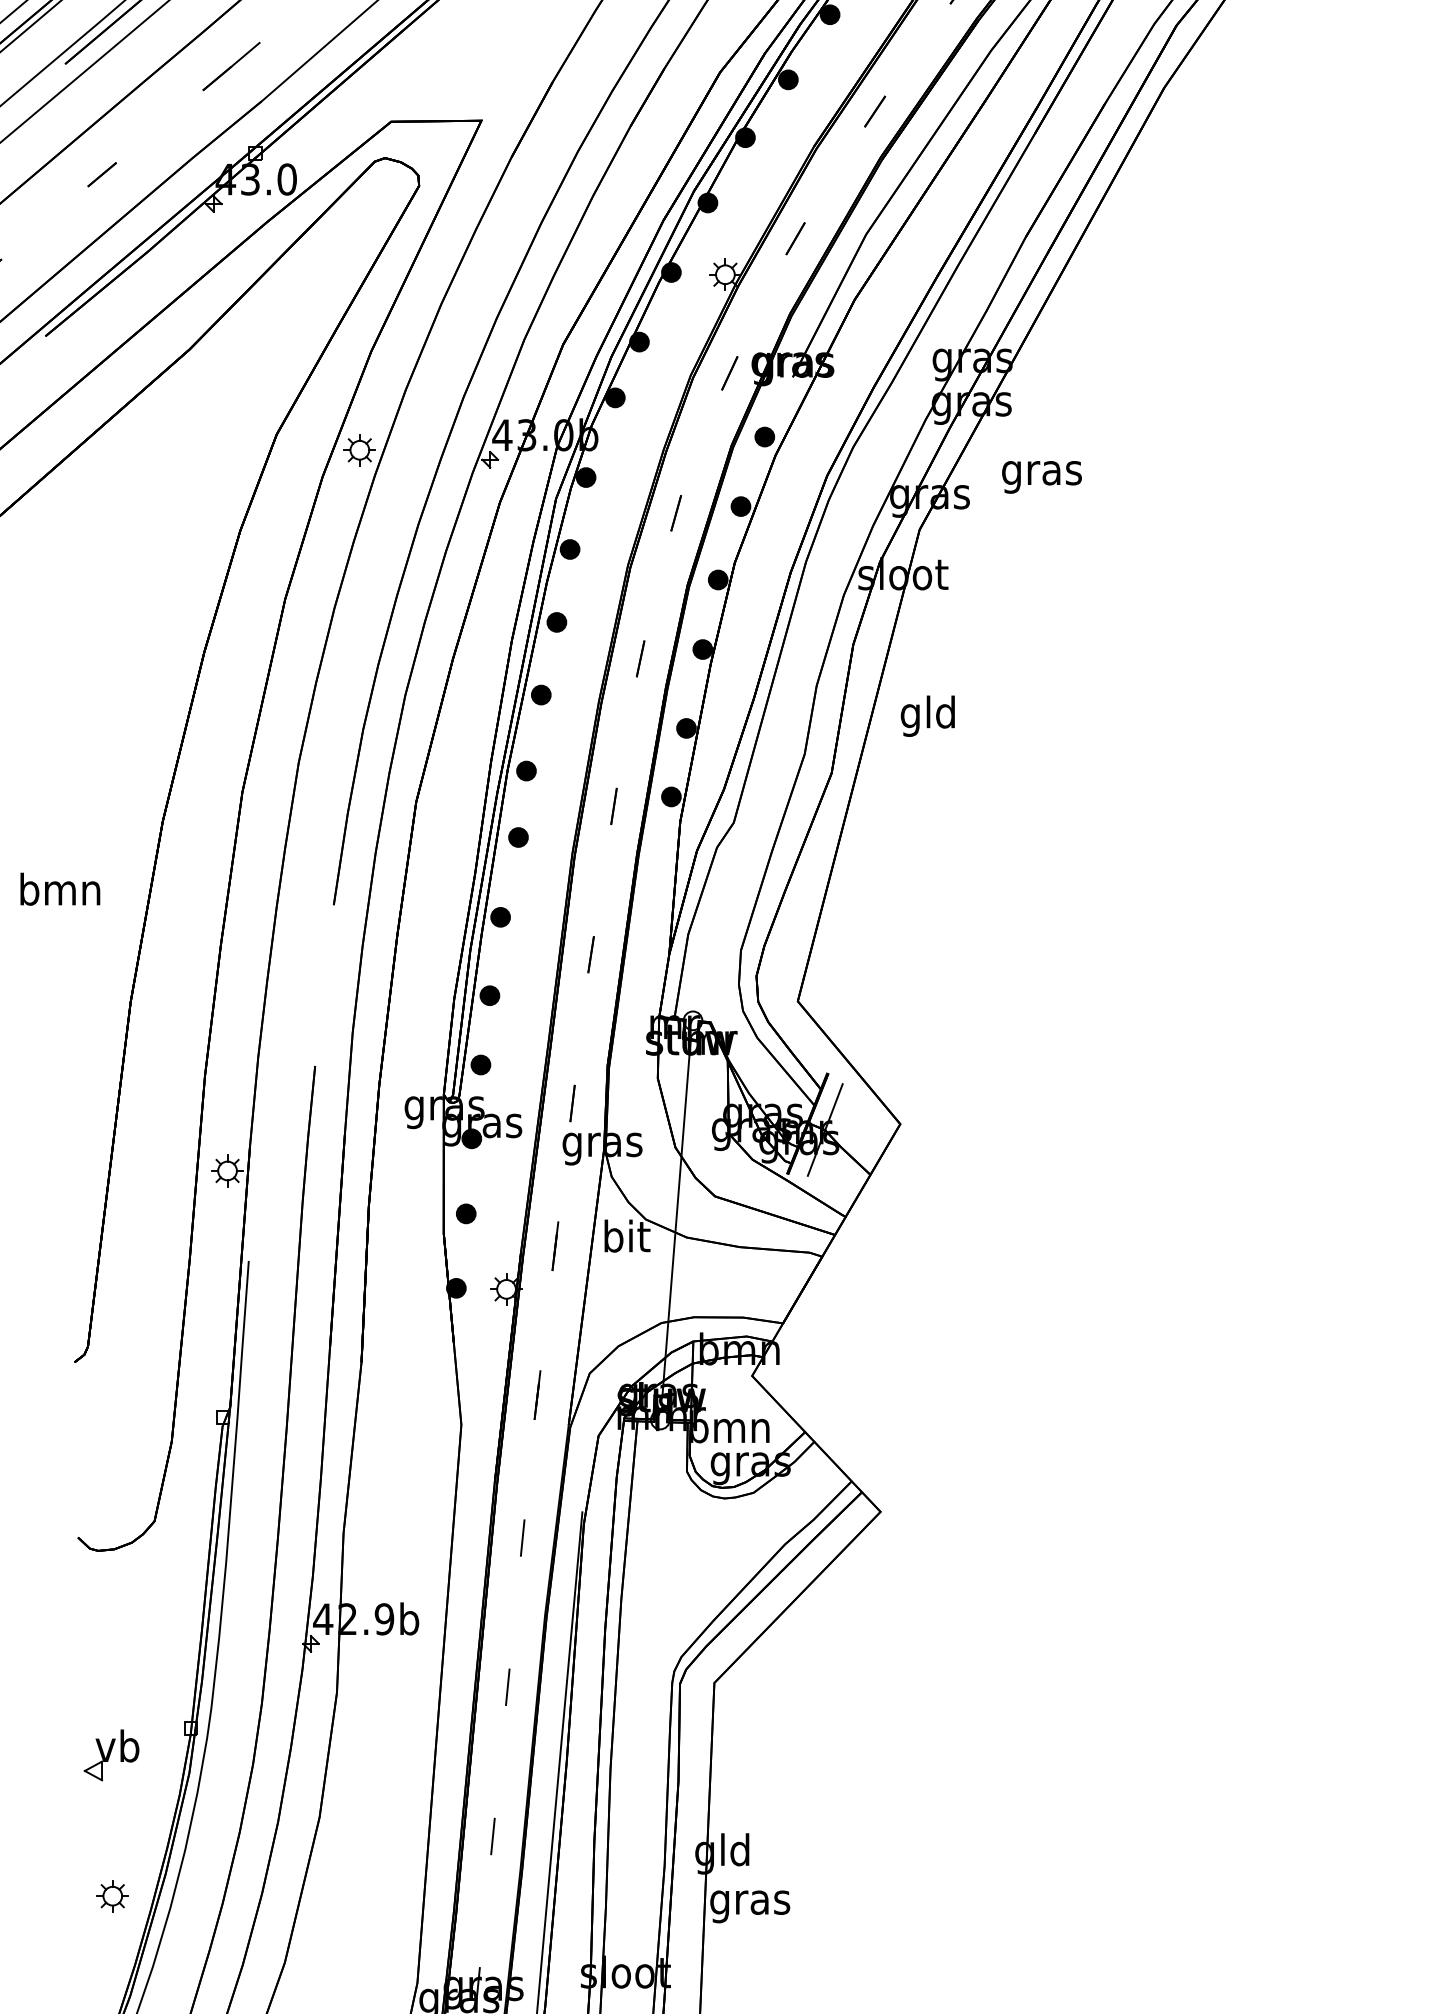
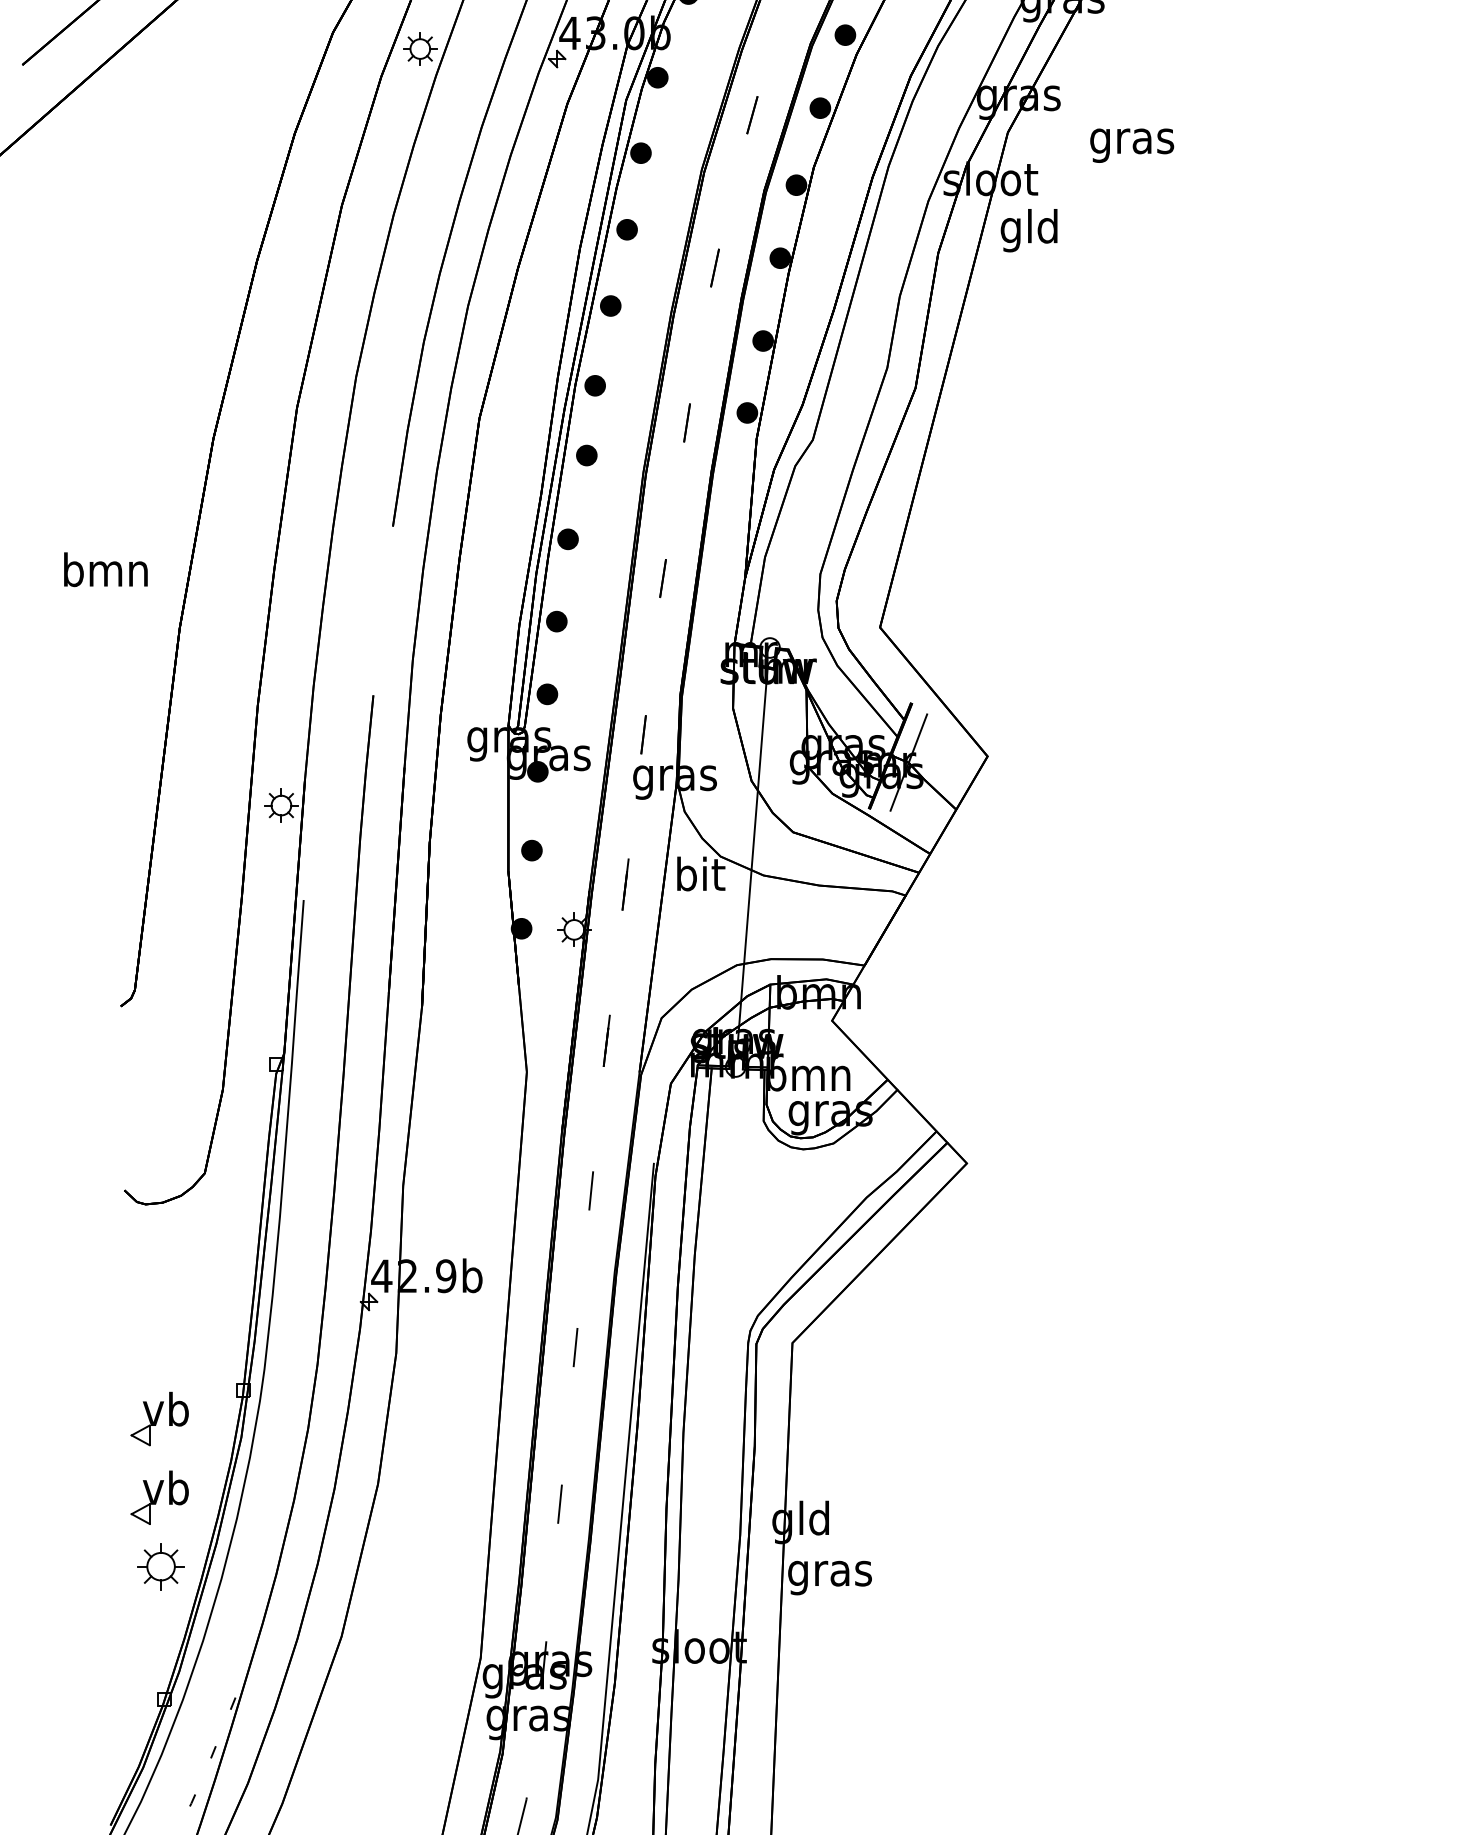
text: (1041, 477) -> (1131, 145), moved
text: (927, 715) -> (1028, 229), moved
text: (60, 888) -> (106, 568), moved
part: (111, 1830) -> (159, 1497), added
part: (112, 1896) -> (160, 1567), size x1.4

